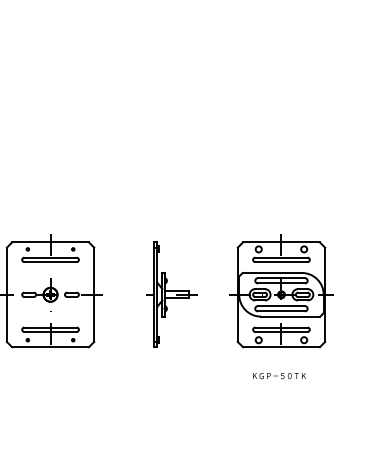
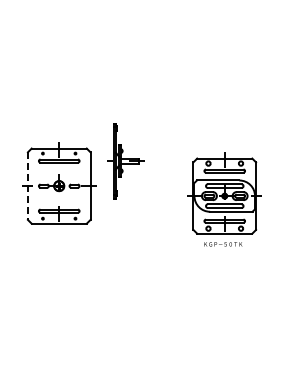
part: (281, 291) -> (224, 193), moved
line: (6, 295) -> (27, 186), solid -> dashed
part: (170, 295) -> (125, 161), moved

